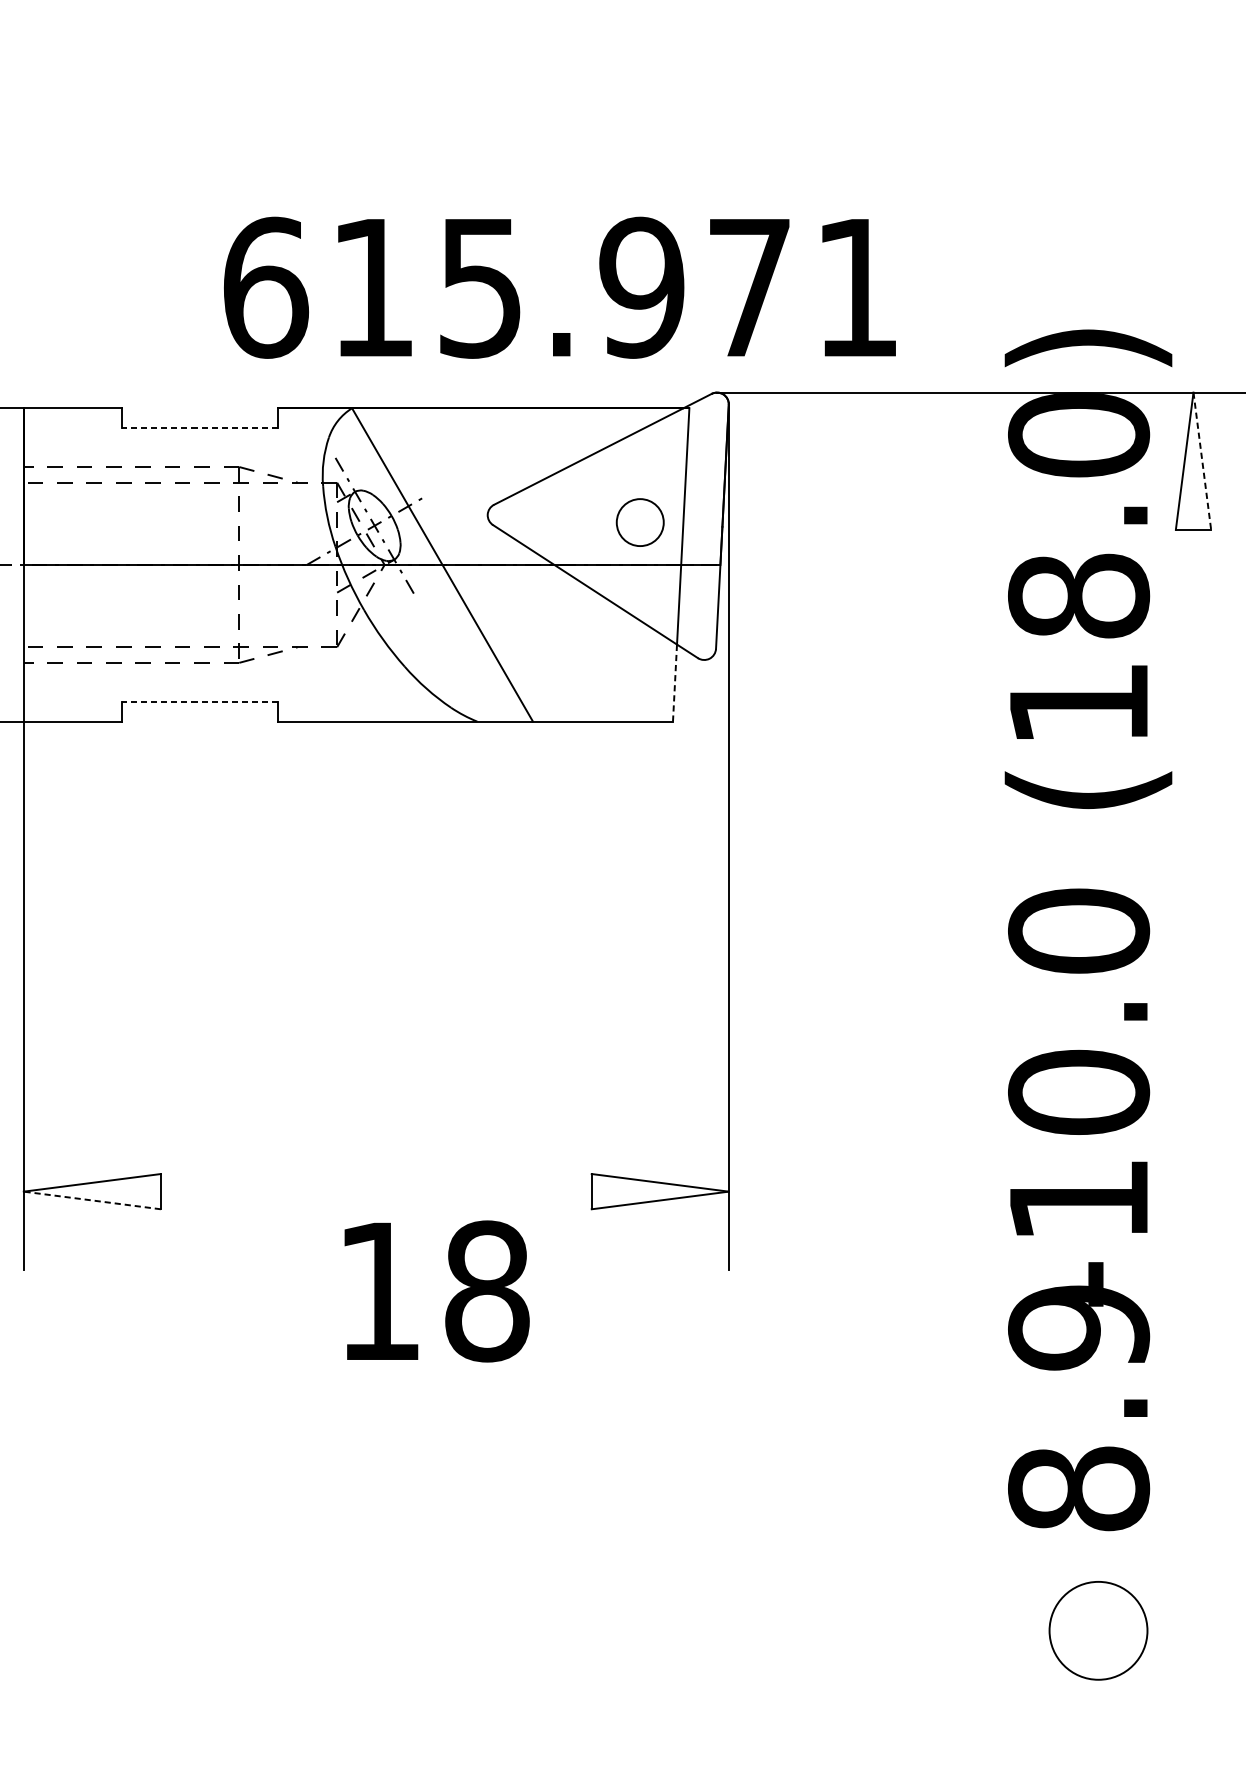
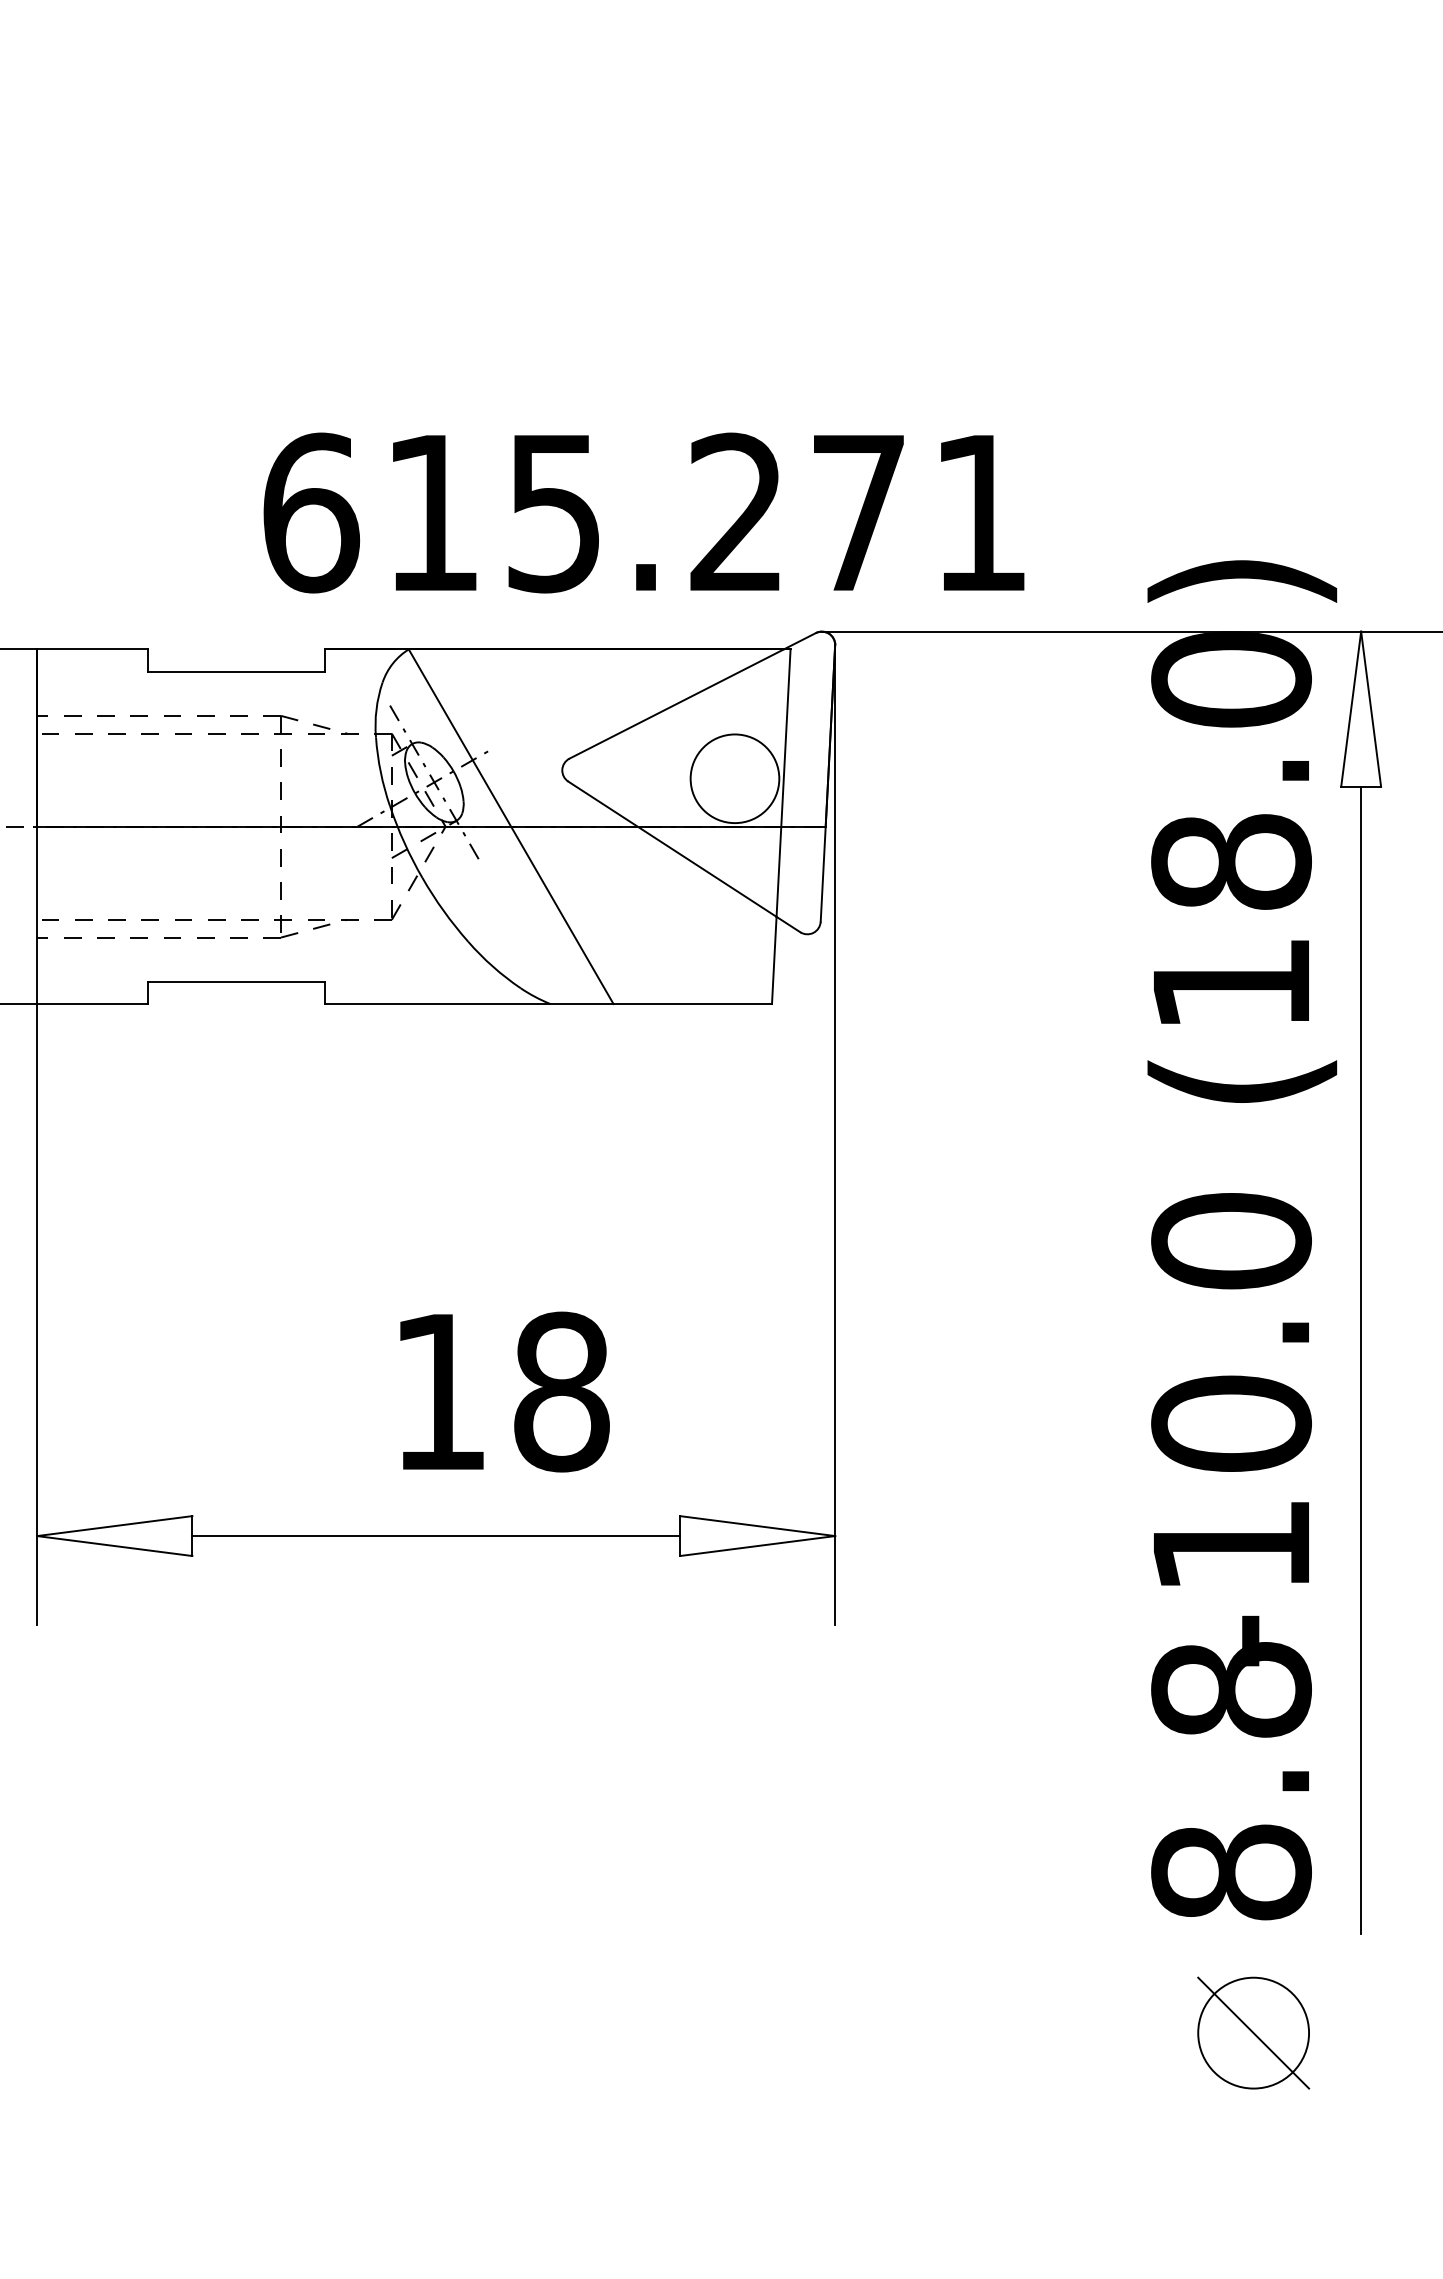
text: (641, 287) -> (736, 512), 615.971 -> 615.271
line: (199, 427) -> (236, 671), dashed -> solid
line: (1202, 461) -> (1371, 709), dashed -> solid
circle: (639, 522) -> (734, 778), size x1.67
line: (675, 683) -> (774, 960), dashed -> solid
line: (199, 701) -> (236, 981), dashed -> solid
line: (1193, 1035) -> (1361, 1359), added
line: (376, 1192) -> (436, 1536), added
line: (92, 1199) -> (114, 1545), dashed -> solid
text: (436, 1290) -> (504, 1391), moved
text: (1078, 1328) -> (1231, 1690), 8.9 -> 8.8
line: (1098, 1630) -> (1253, 2032), added

